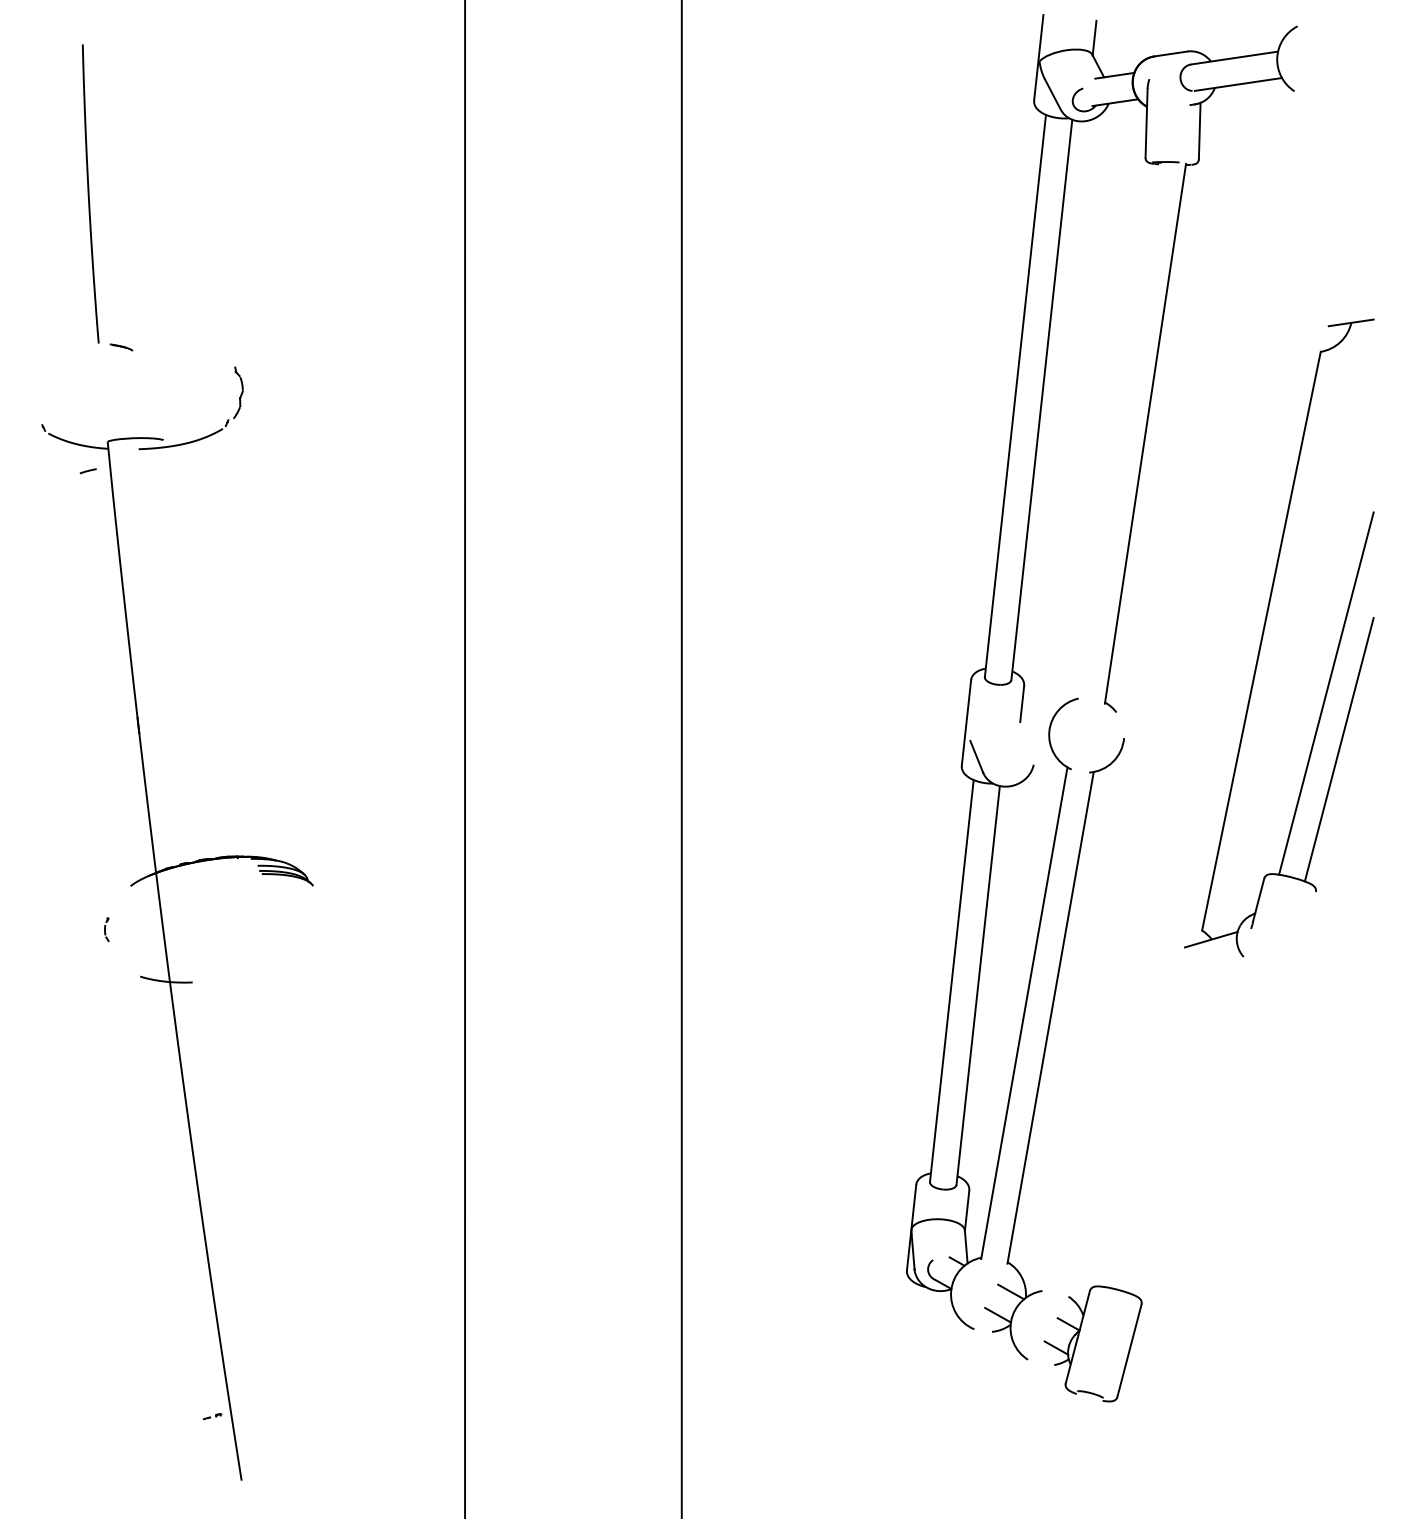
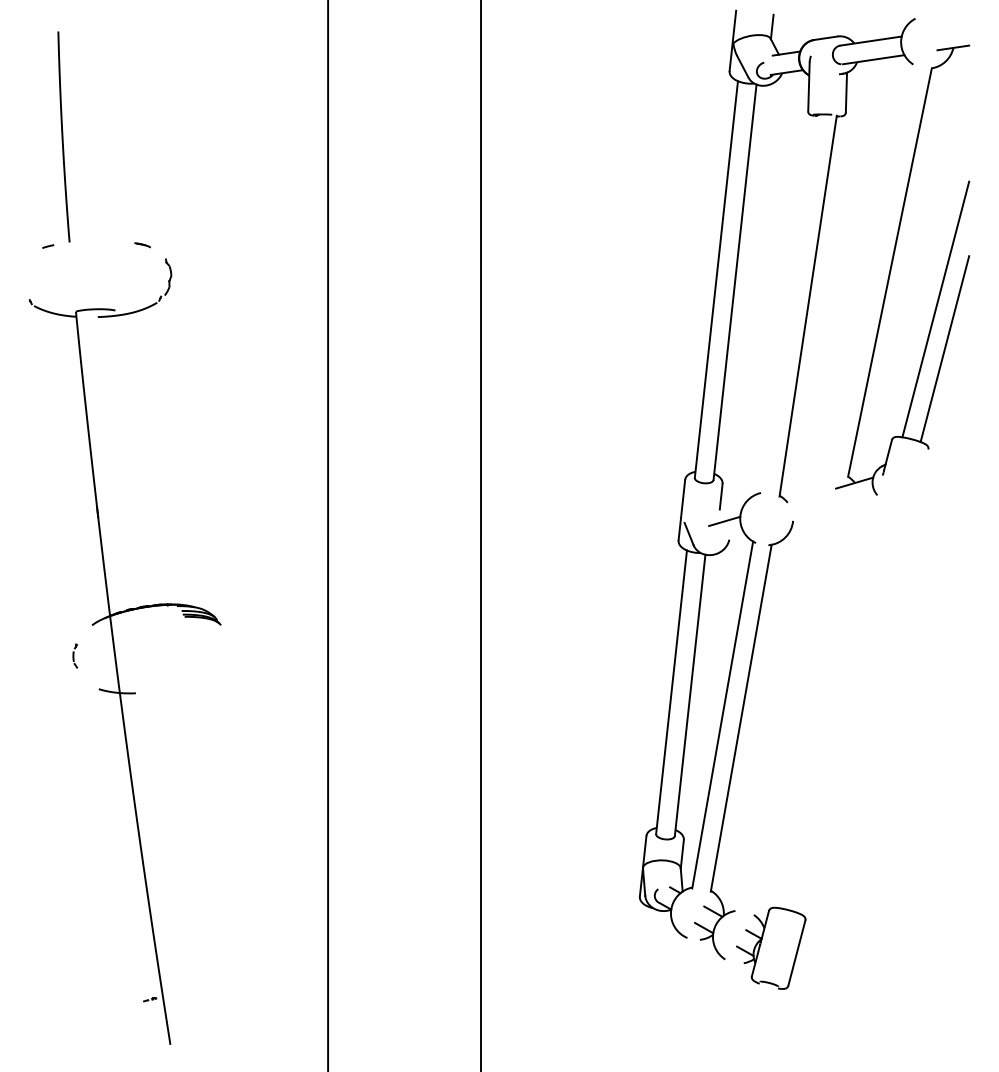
line: (121, 347) -> (142, 245), moved
curve: (88, 471) -> (48, 246), moved
part: (1264, 632) -> (892, 266), moved
line: (1026, 738) -> (724, 521), added
part: (107, 928) -> (75, 655), size x1.43

